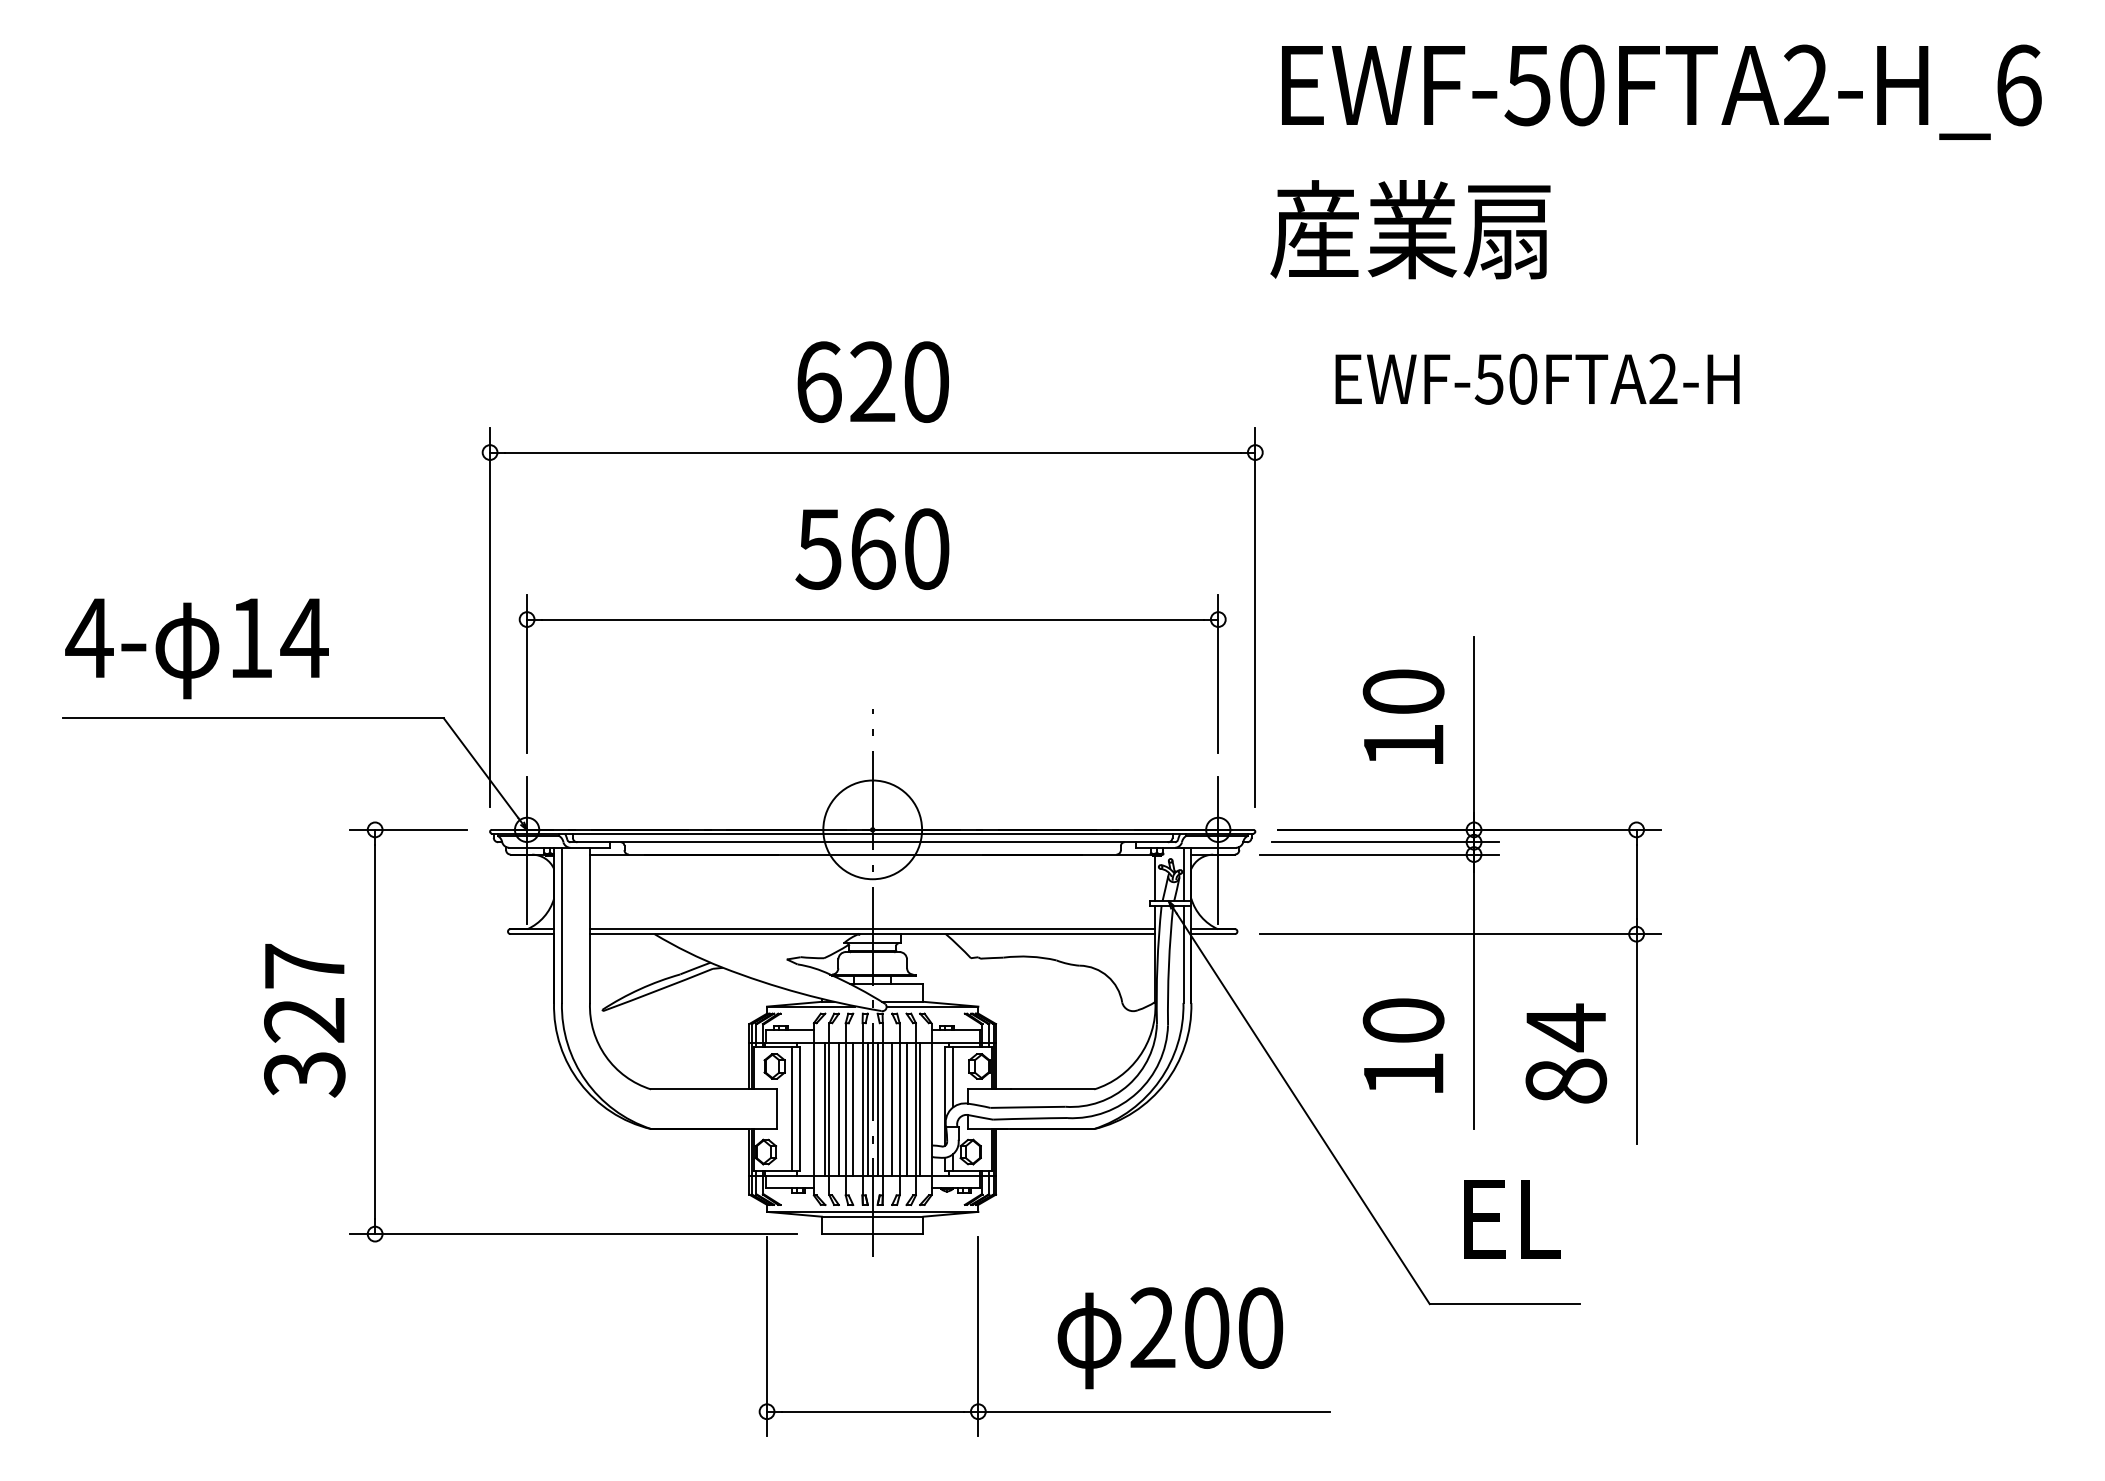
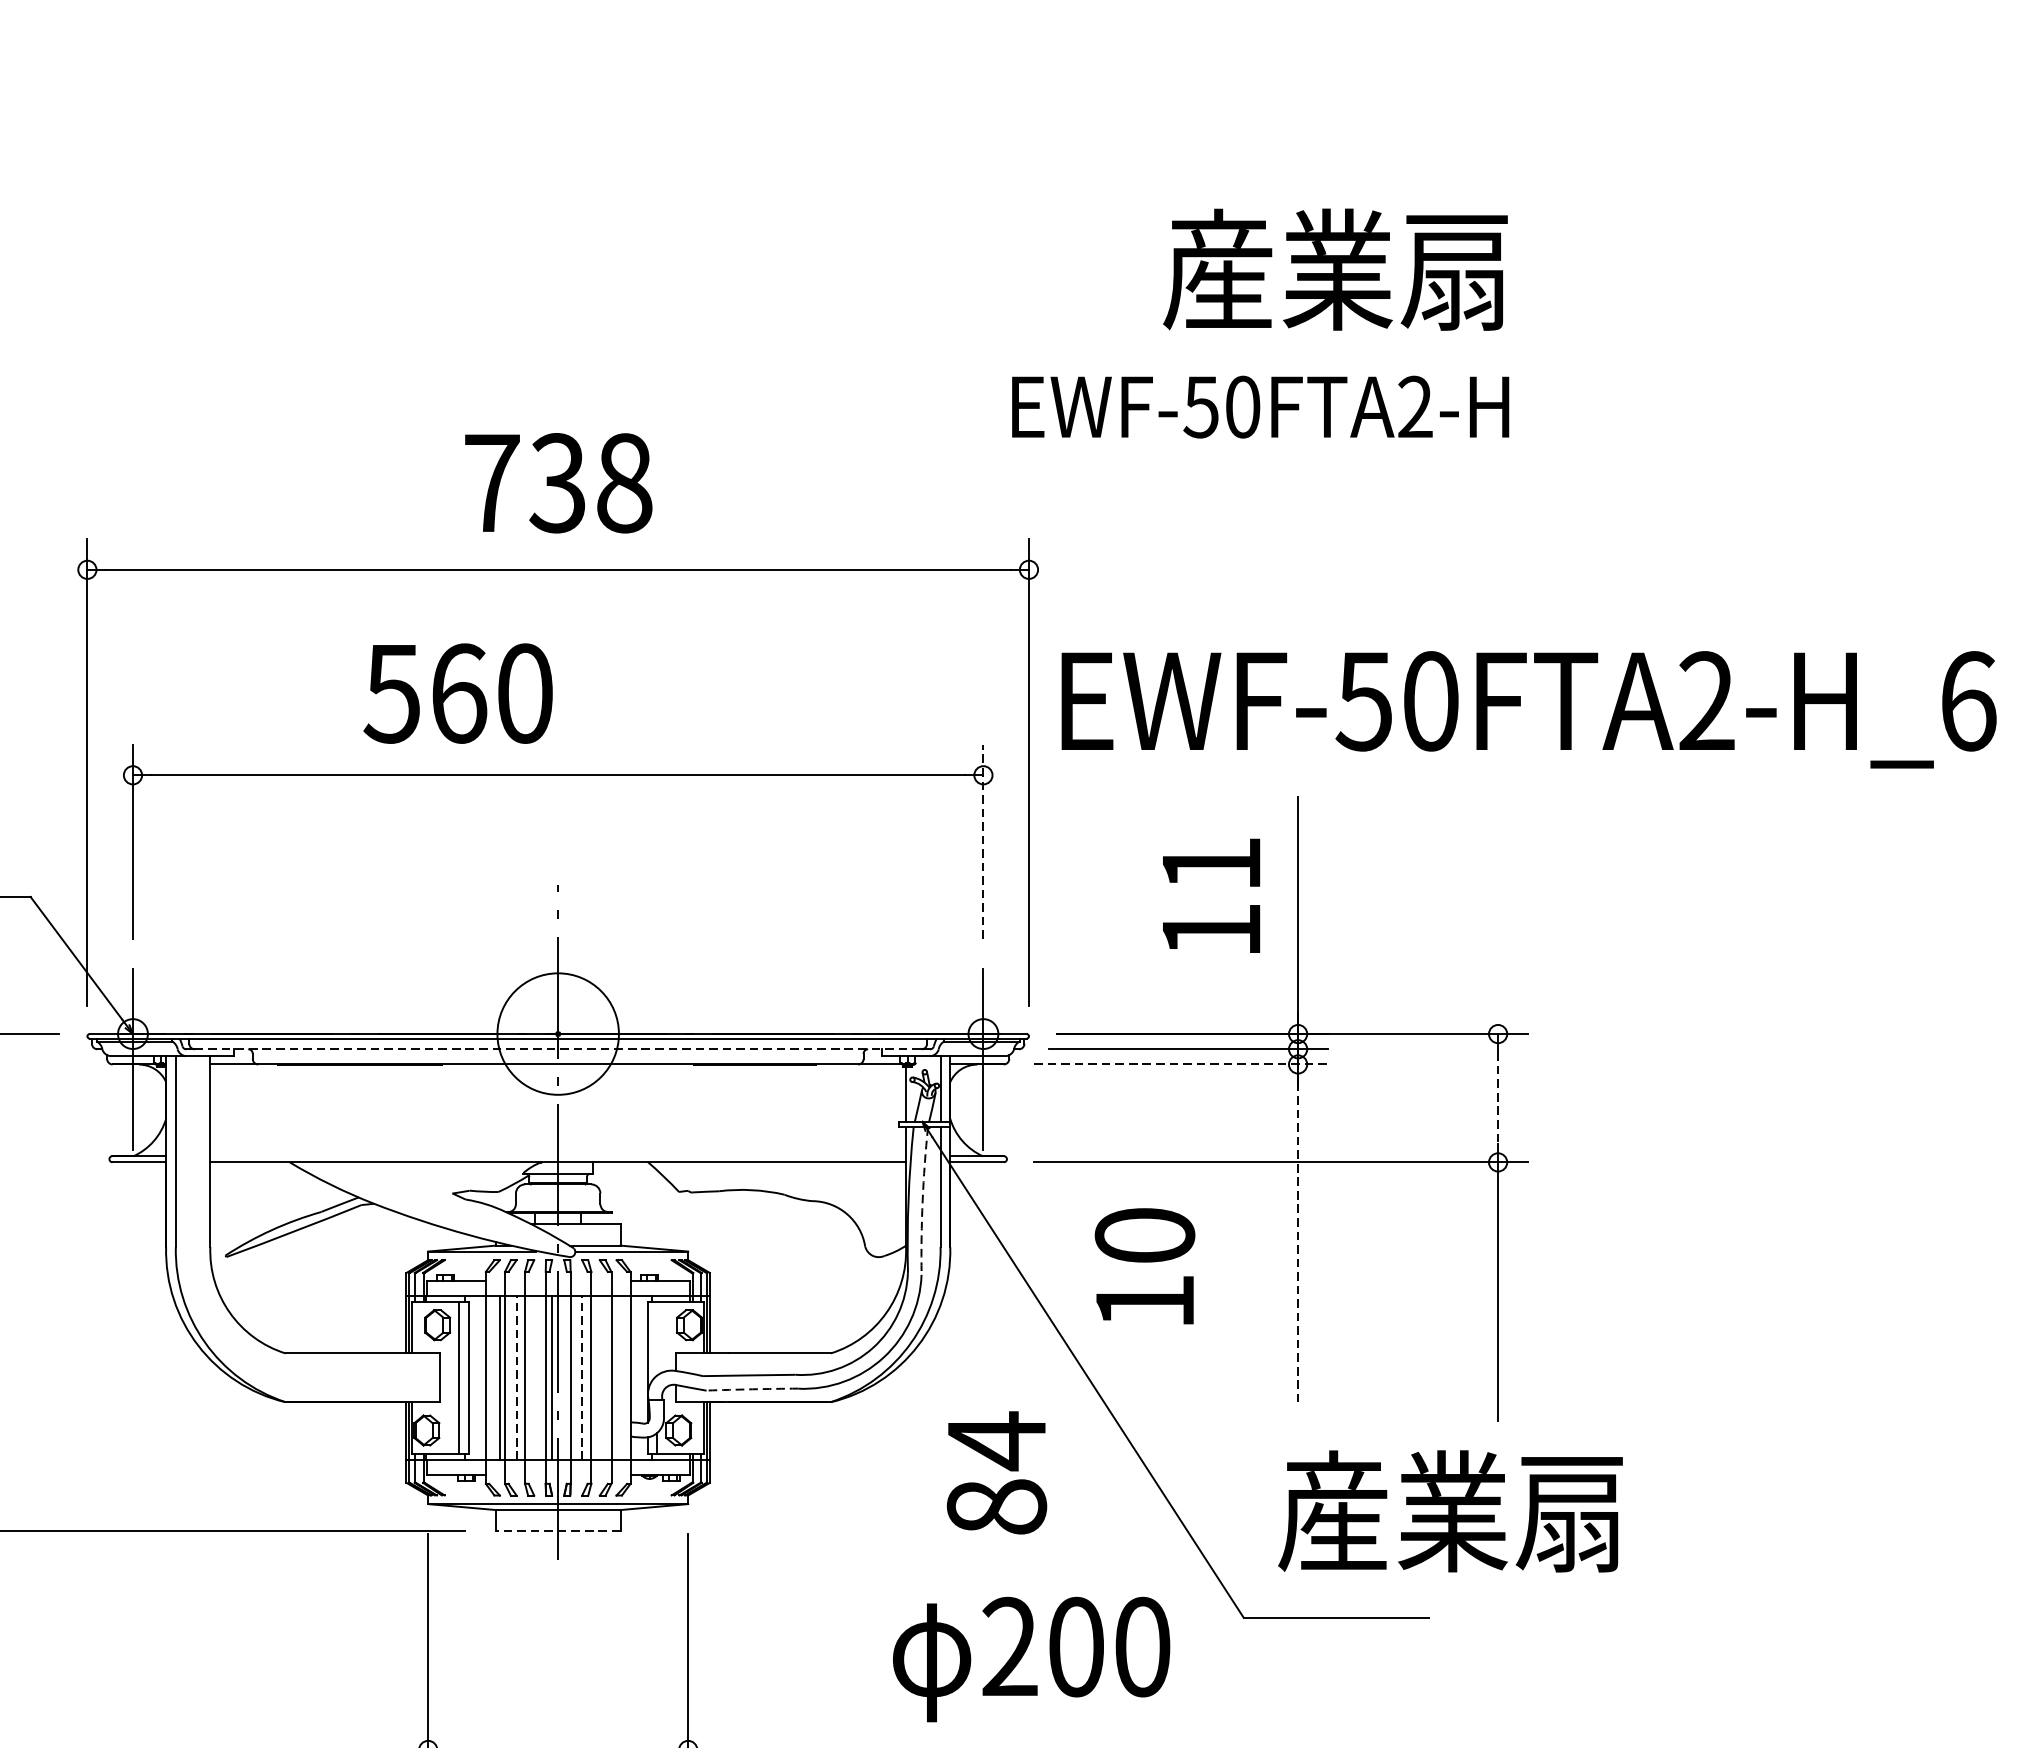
text: (1661, 91) -> (1528, 708), moved
text: (1410, 229) -> (1335, 269), moved
text: (1537, 378) -> (1260, 406), moved
text: (873, 382) -> (559, 483), 620 -> 738
text: (872, 548) -> (458, 692), moved
line: (1218, 673) -> (983, 841), solid -> dashed
text: (1403, 691) -> (1211, 863), 10 -> 11
line: (873, 842) -> (559, 1049), solid -> dashed
line: (1379, 854) -> (1181, 1064), solid -> dashed
line: (1636, 882) -> (1497, 1098), solid -> dashed
line: (872, 929) -> (557, 1156), removed
arc: (1168, 965) -> (922, 1200), solid -> dashed
line: (1474, 999) -> (1298, 1242), solid -> dashed
text: (1403, 1045) -> (1144, 1266), moved
text: (1566, 1053) -> (997, 1472), moved
line: (953, 1077) -> (657, 1338), removed
line: (838, 1109) -> (516, 1378), solid -> dashed
line: (853, 1109) -> (534, 1378), removed
line: (877, 1109) -> (564, 1378), removed
line: (892, 1109) -> (582, 1378), solid -> dashed
line: (906, 1109) -> (599, 1378), removed
line: (920, 1109) -> (617, 1378), removed
arc: (1030, 1118) -> (752, 1389), solid -> dashed
text: (1597, 1217) -> (1449, 1511), EL -> 産業扇
line: (872, 1234) -> (557, 1531), solid -> dashed
text: (1170, 1338) -> (1031, 1659), moved

